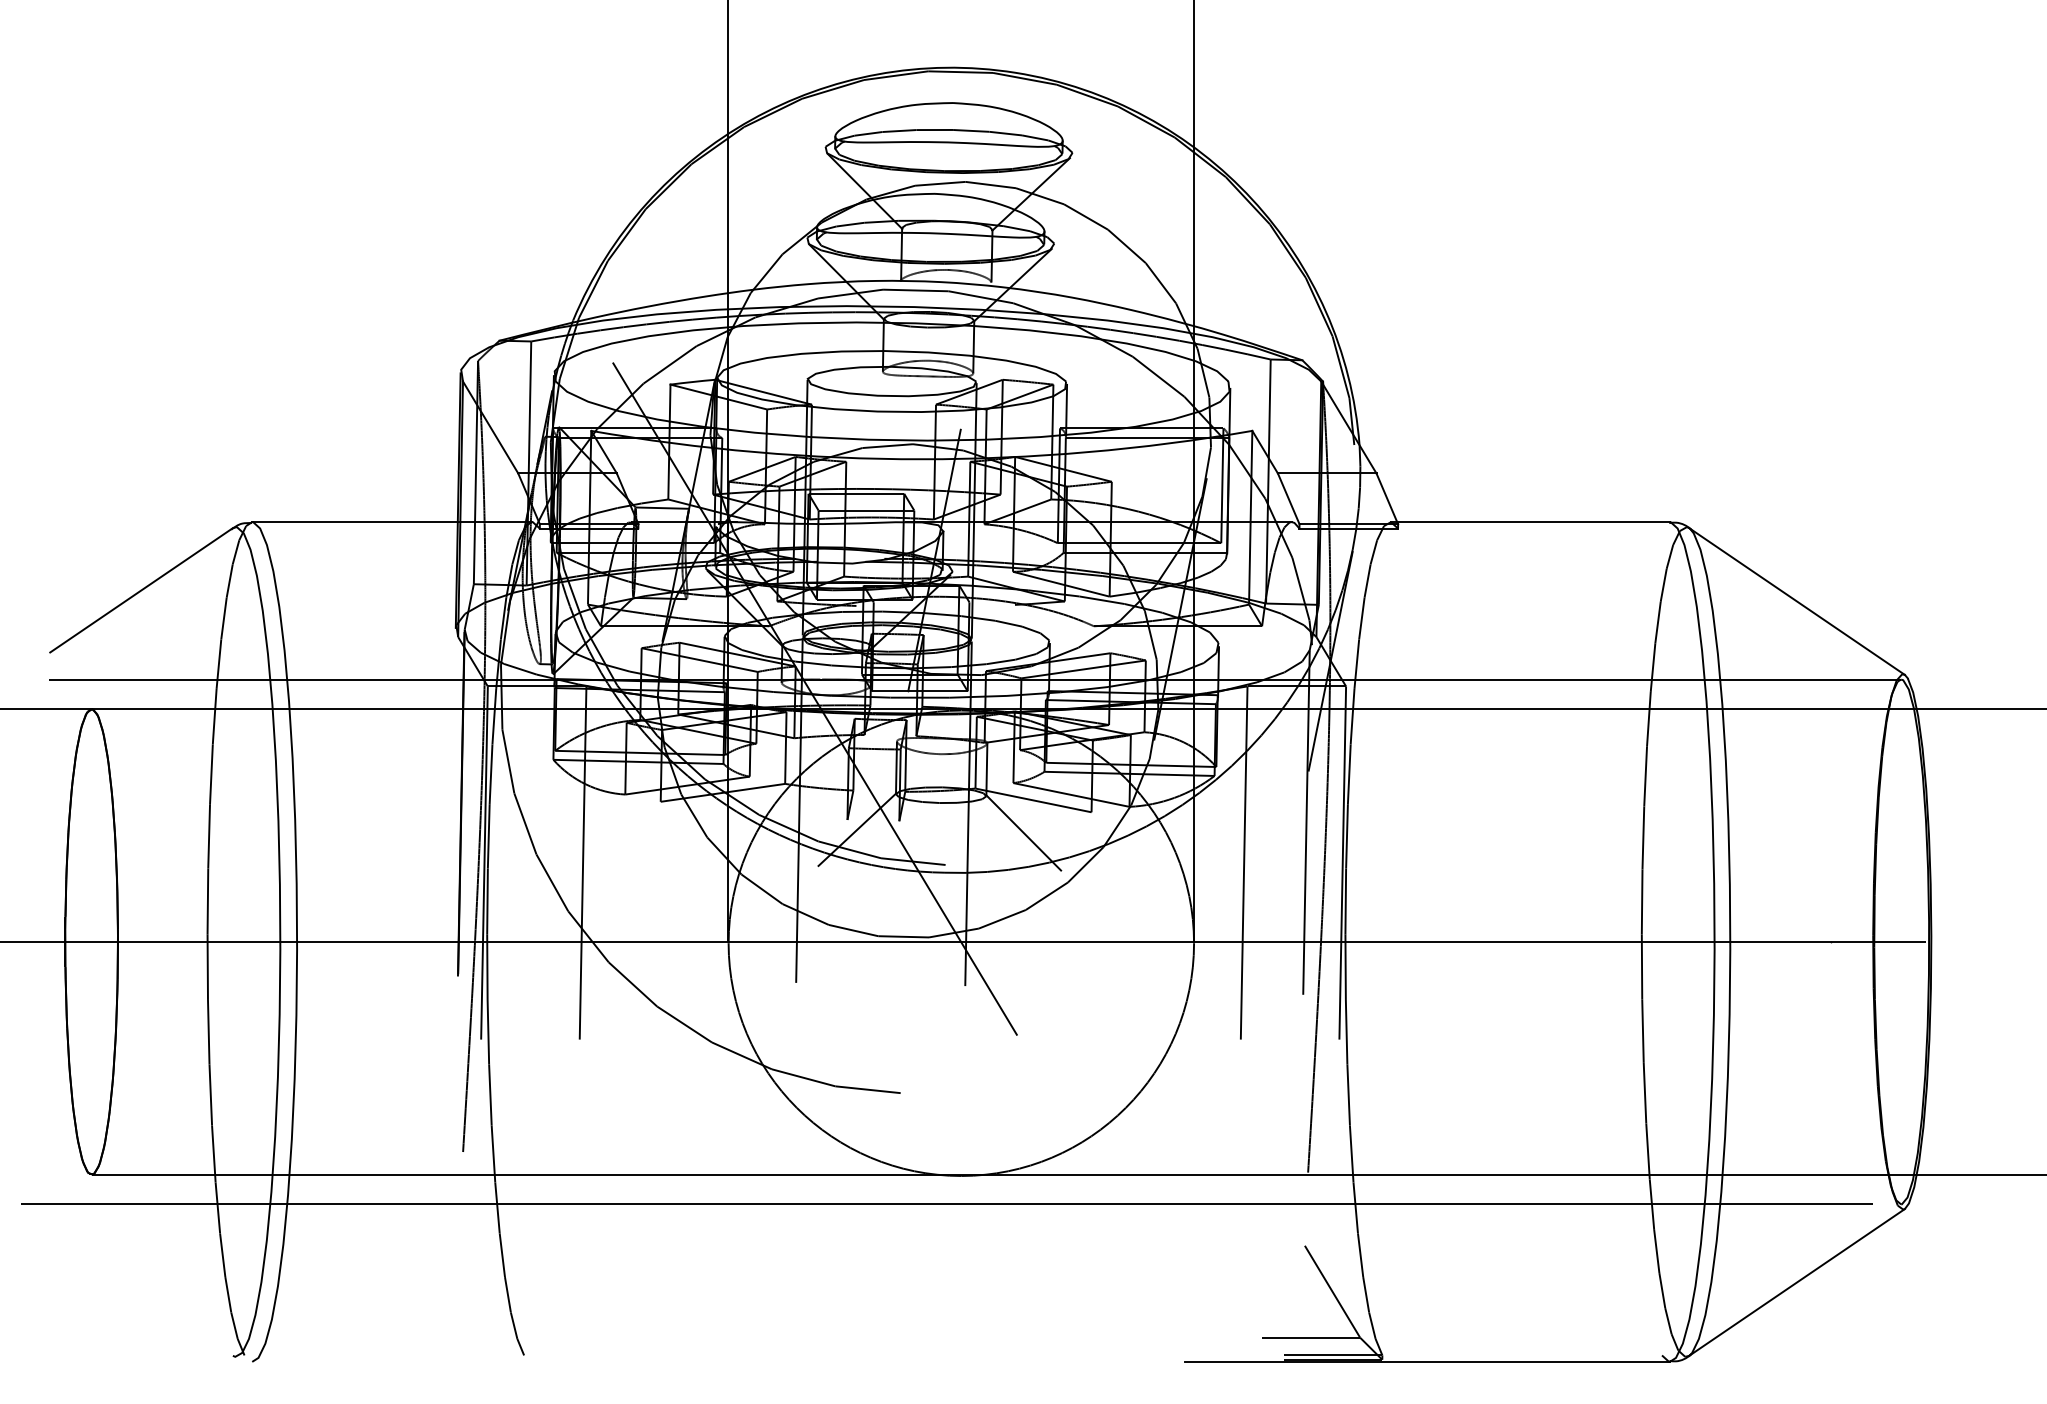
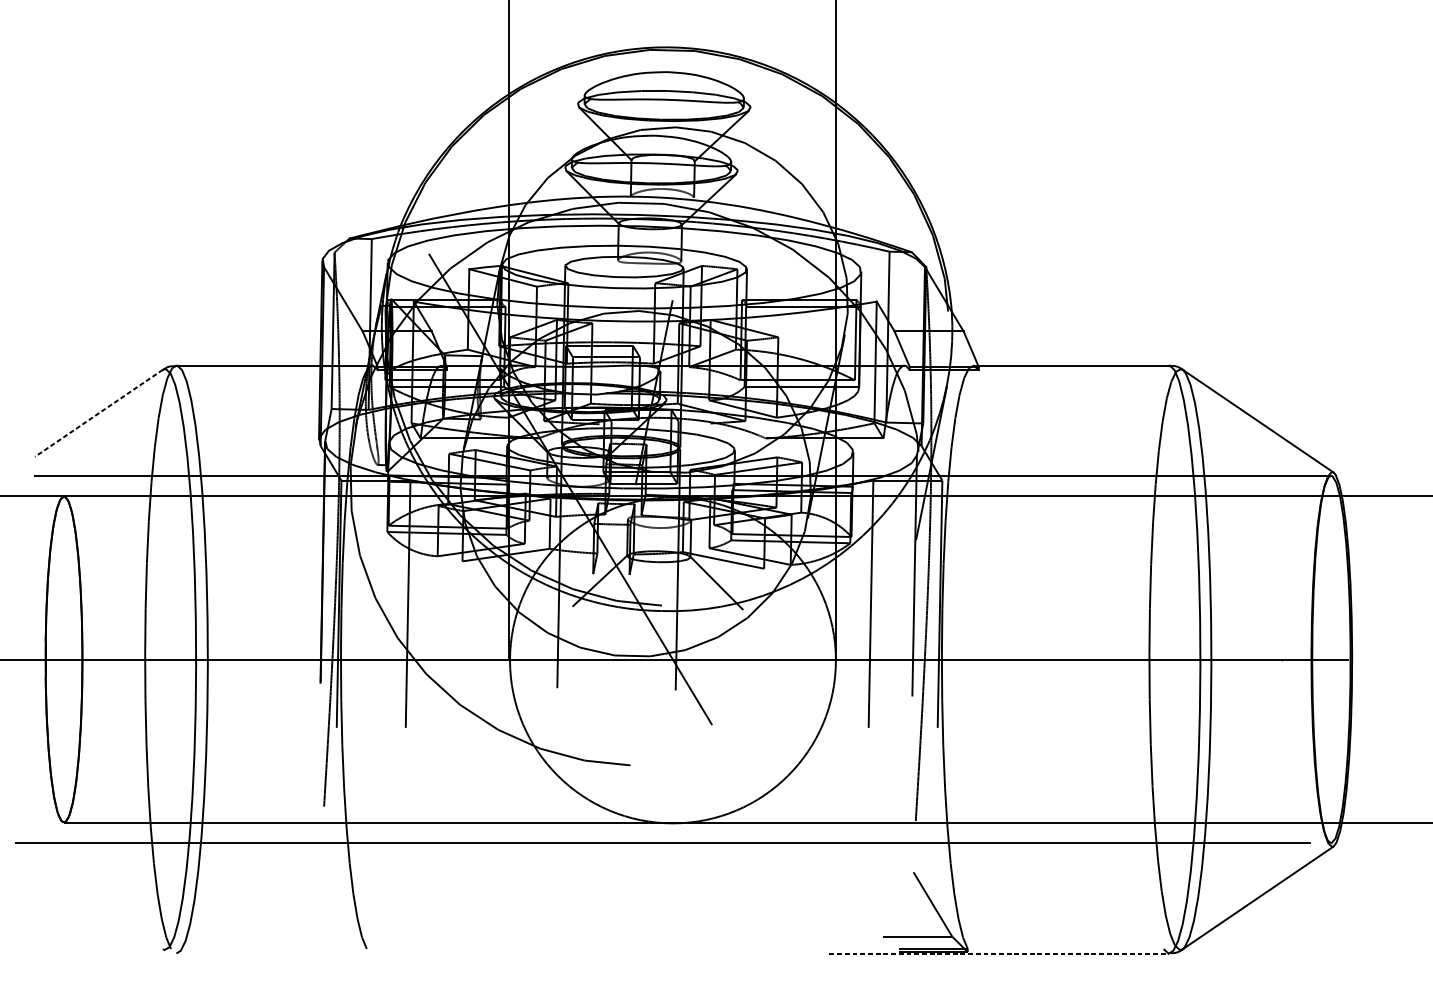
line: (141, 590) -> (98, 413), solid -> dashed
line: (1427, 1361) -> (999, 953), solid -> dashed

